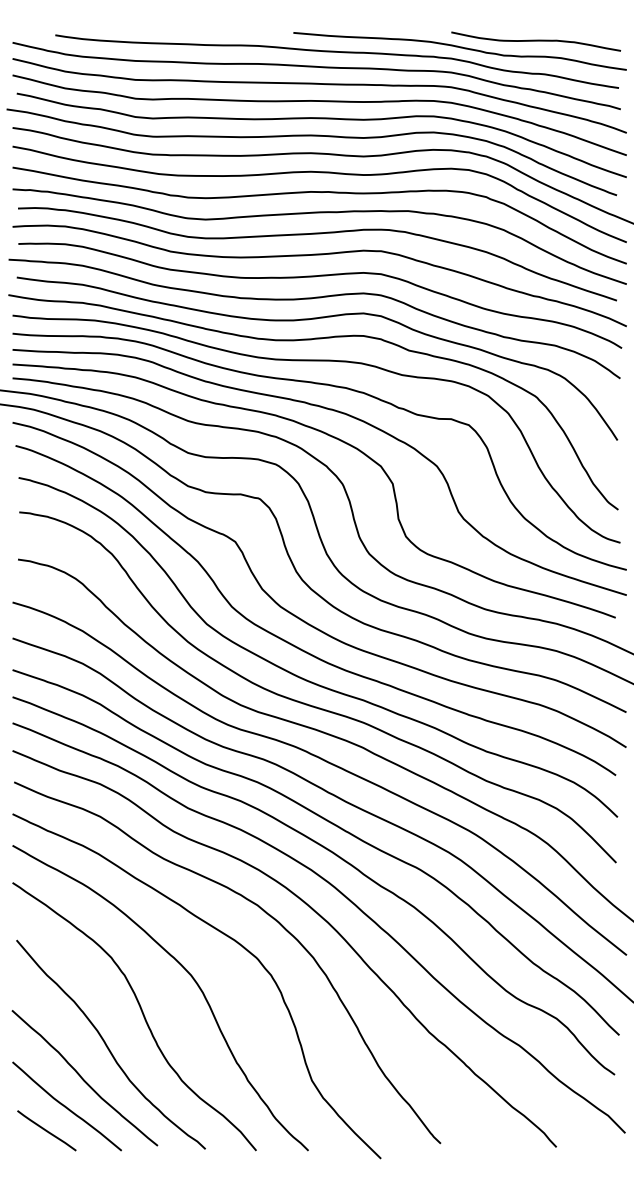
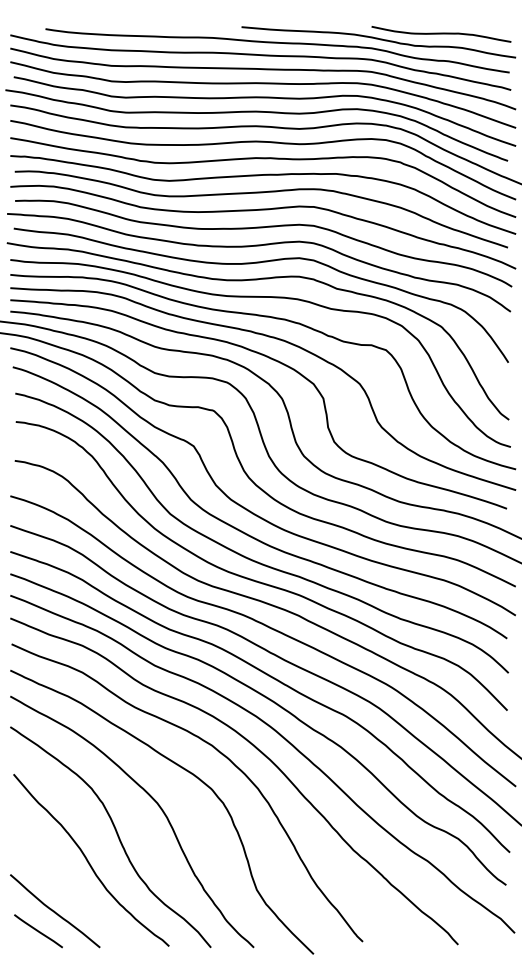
curve: (83, 1077) -> (68, 887), removed

